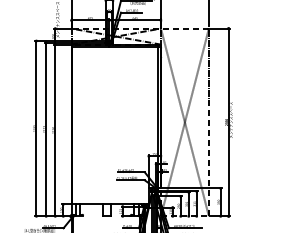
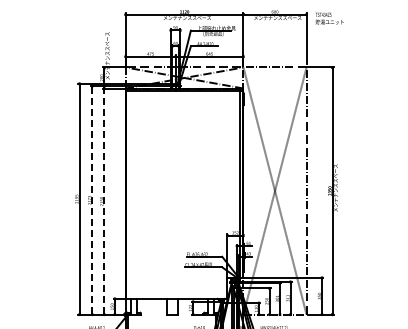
line: (46, 128) -> (92, 199), solid -> dashed
line: (55, 130) -> (104, 201), solid -> dashed

